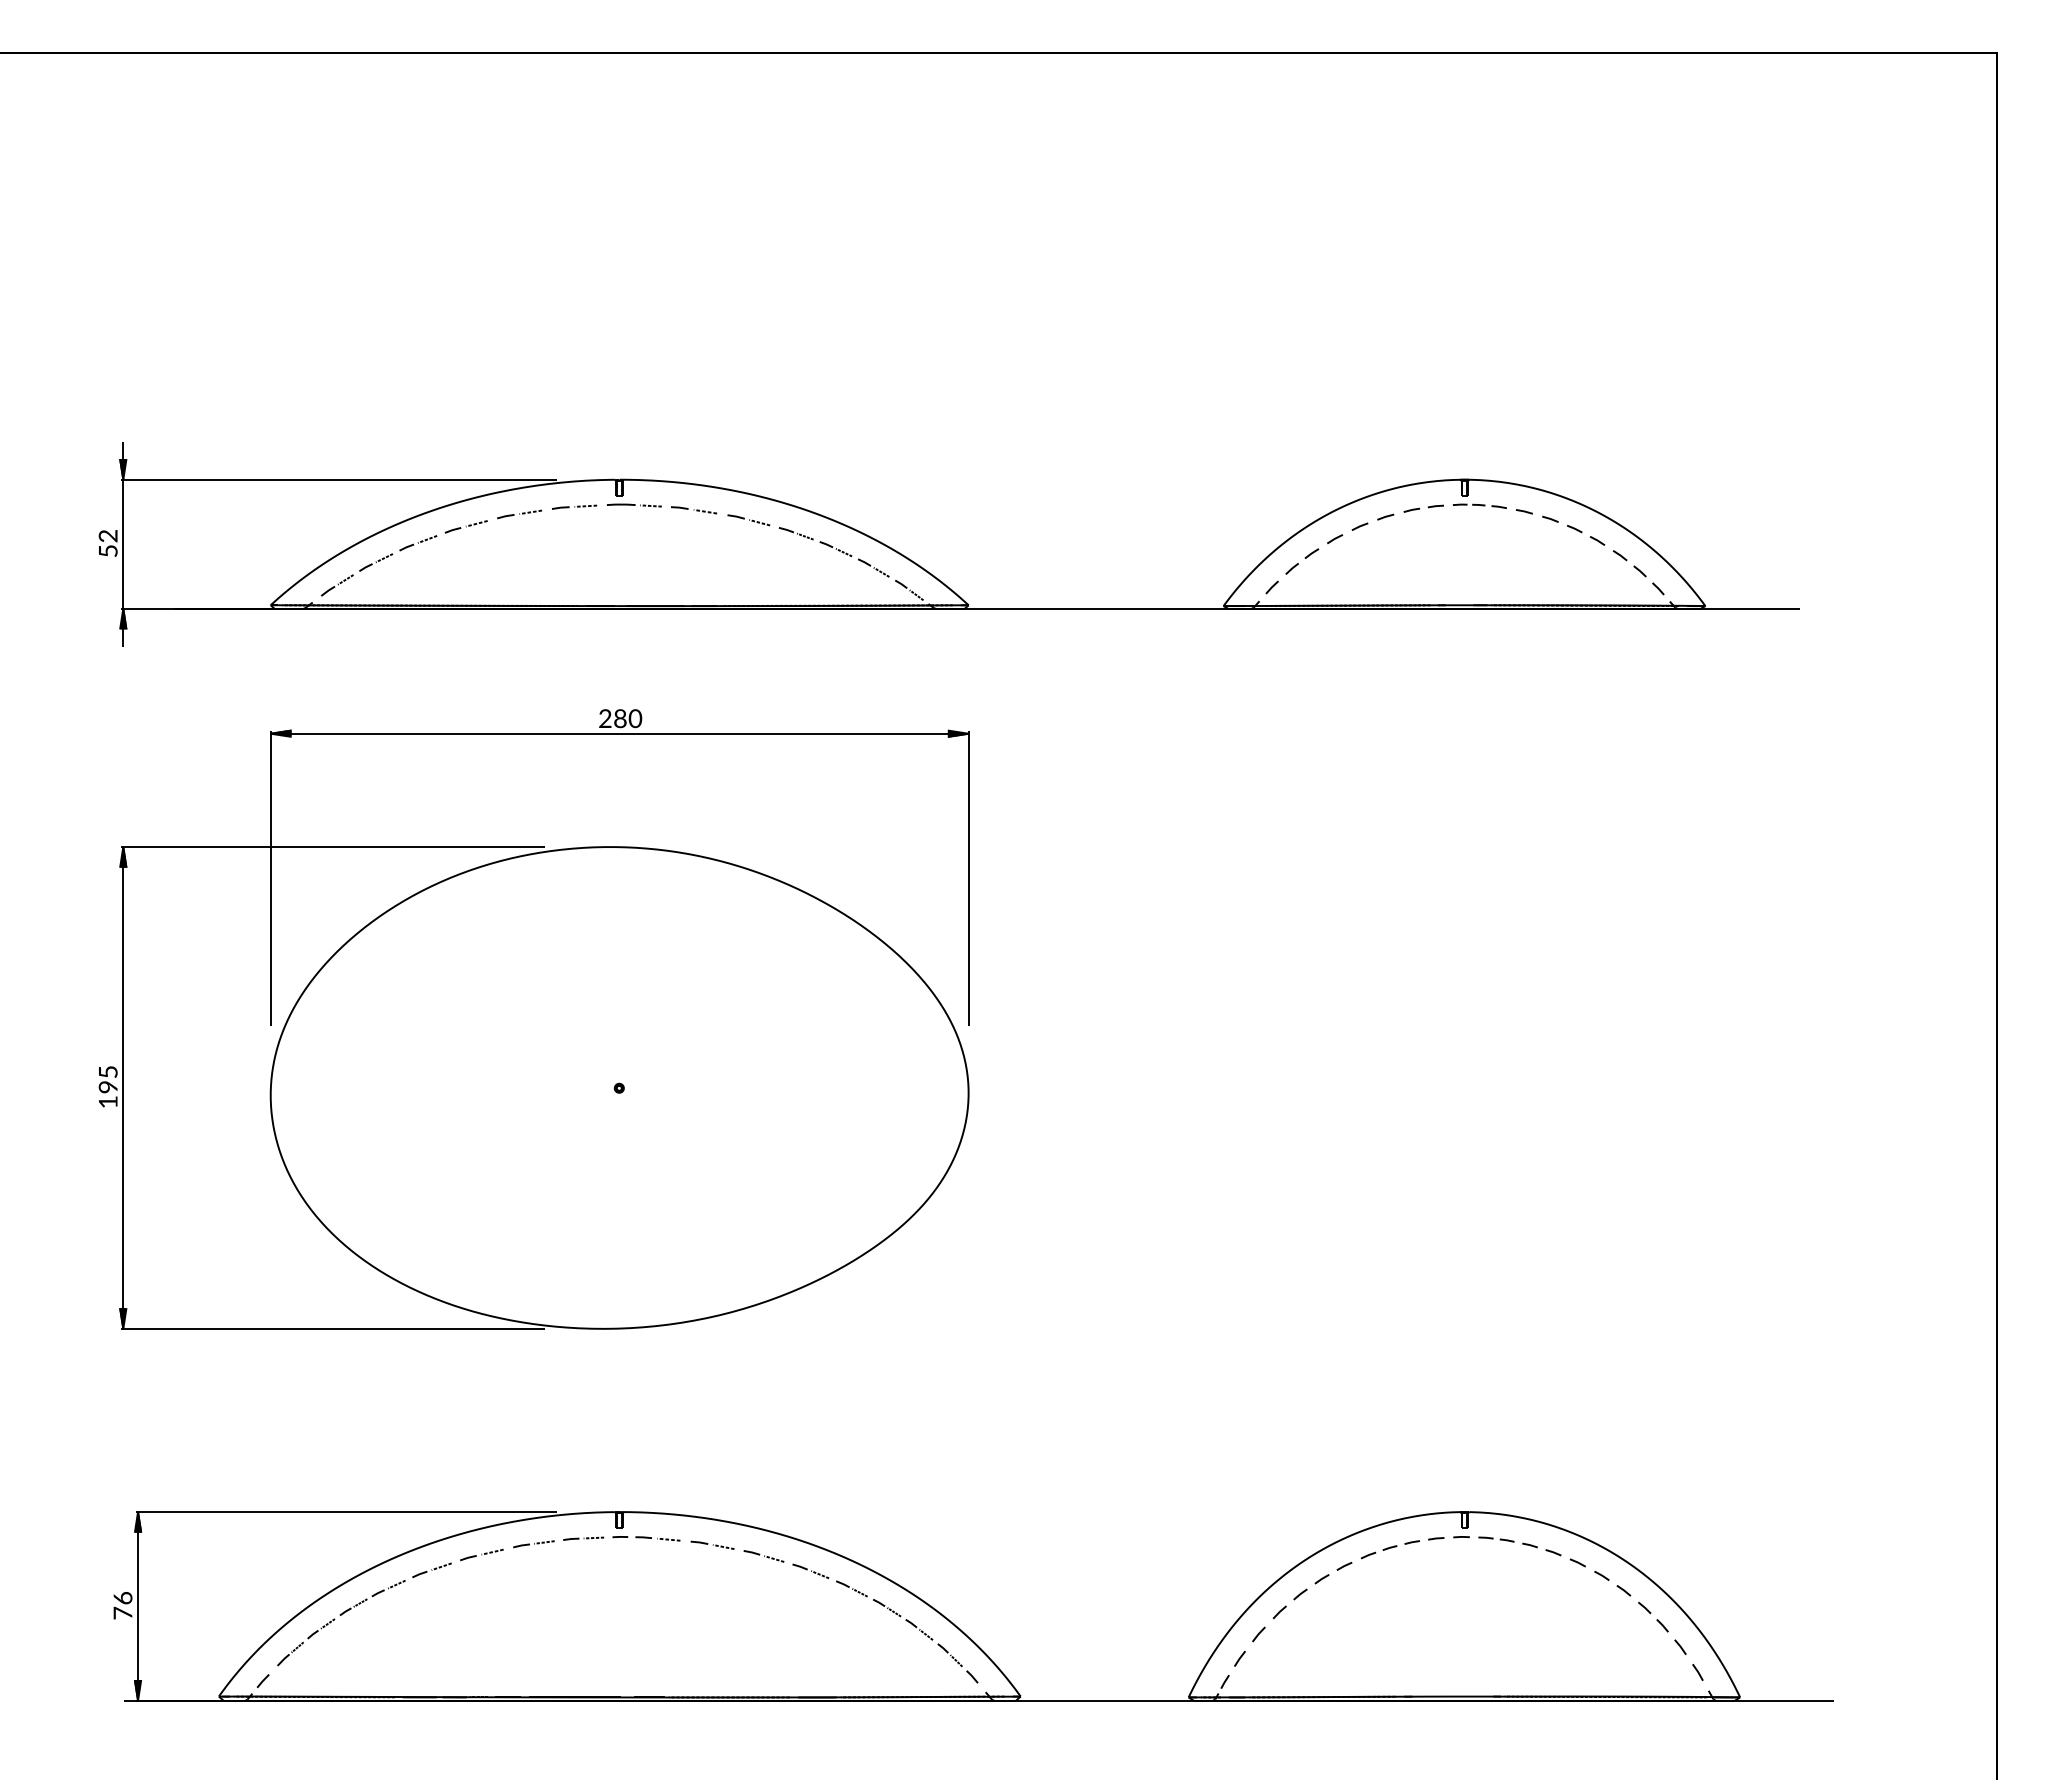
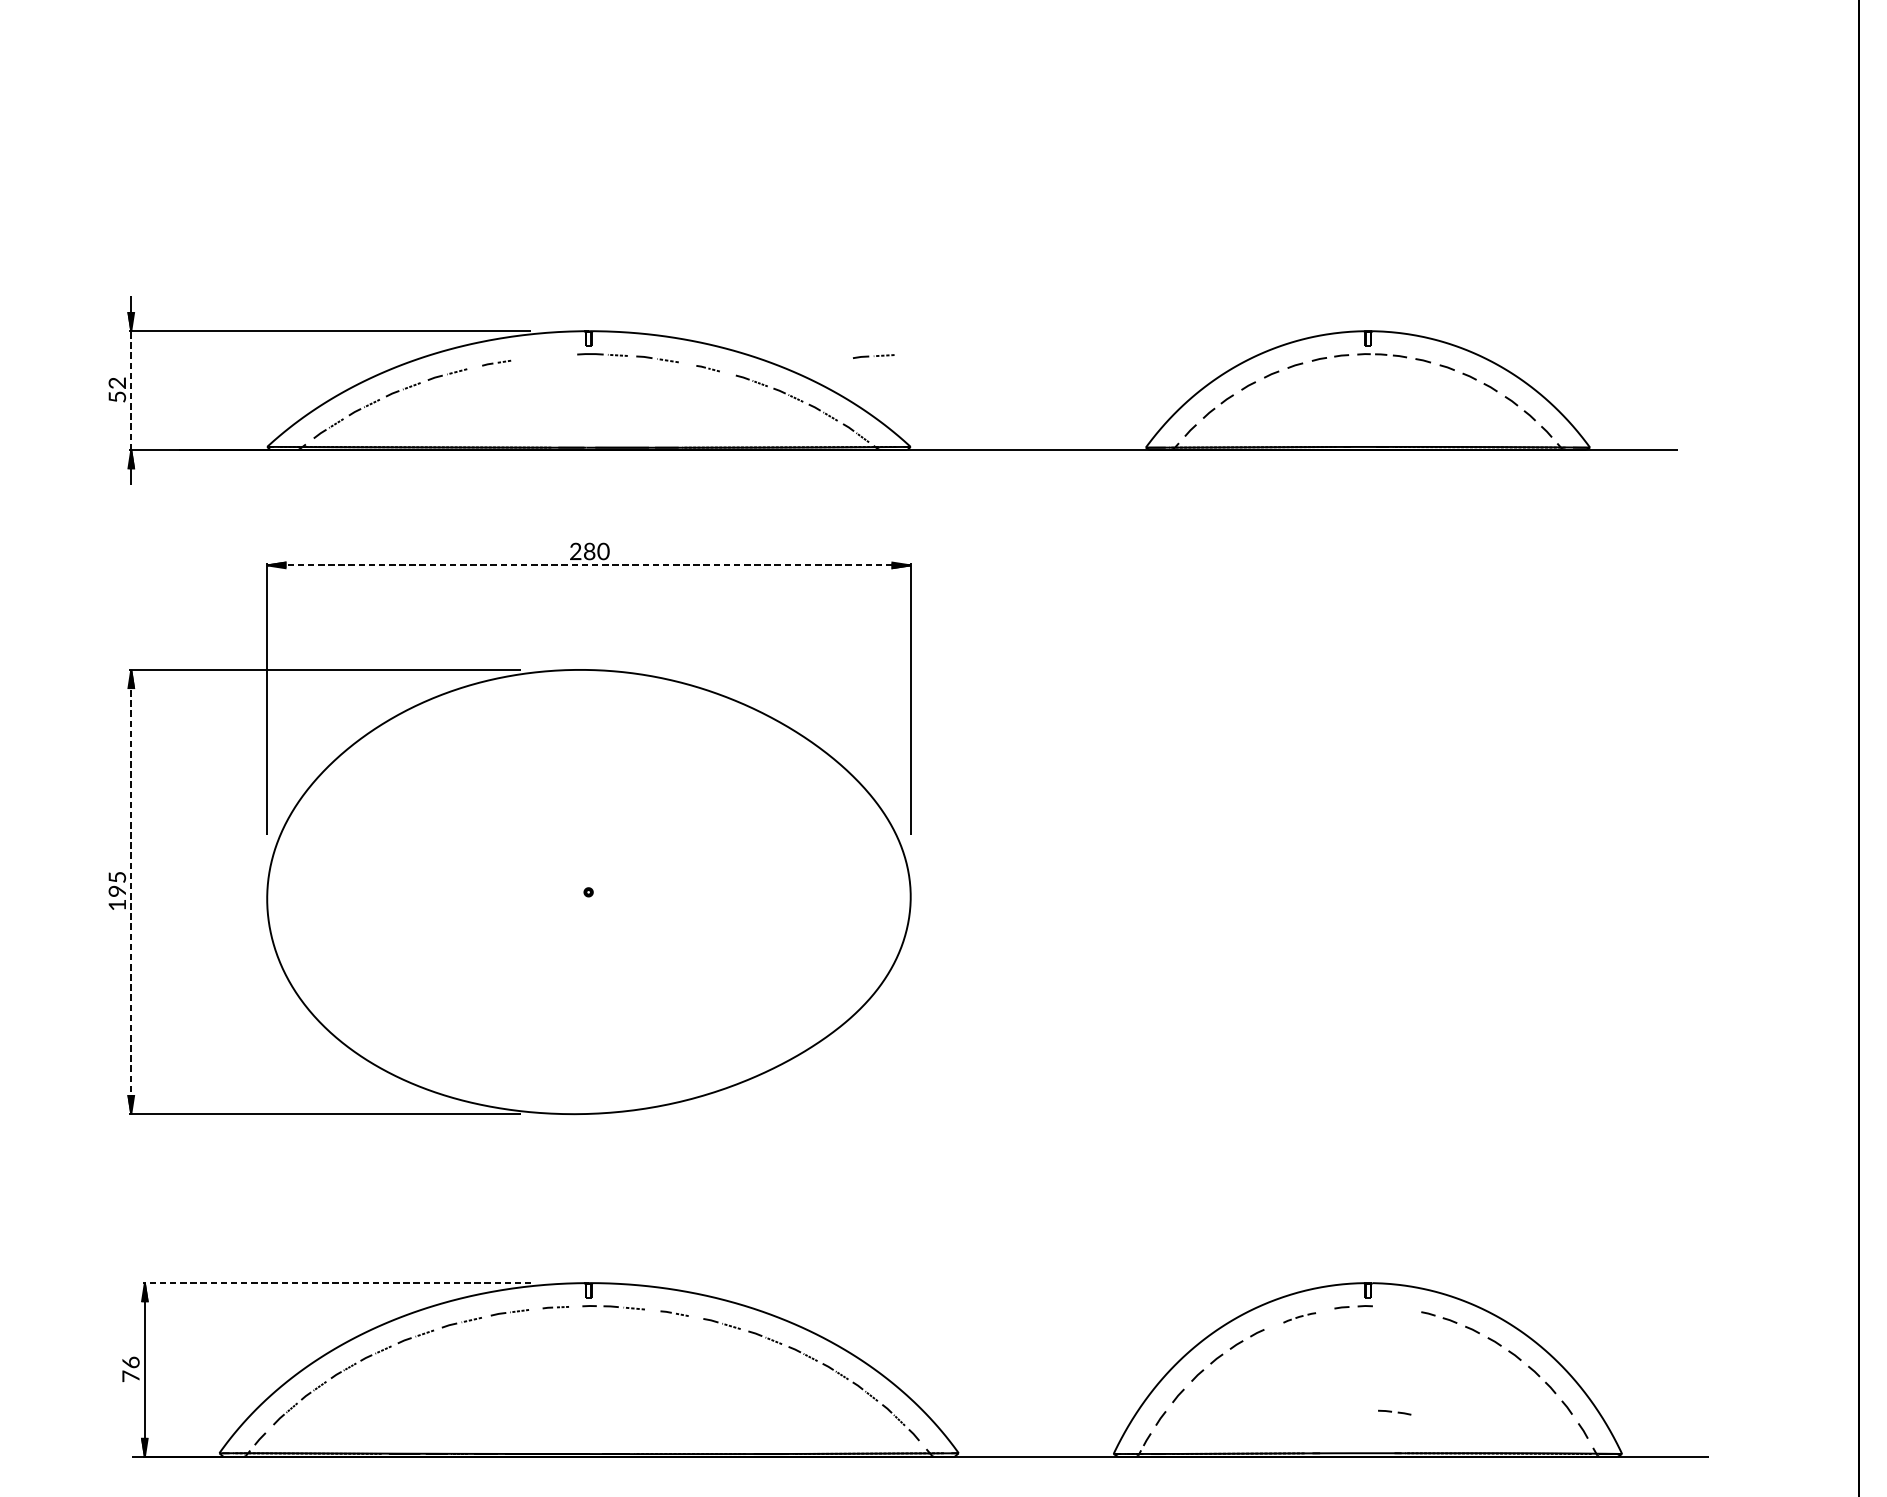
part: (574, 506) -> (873, 355), moved
part: (519, 514) -> (496, 363), size x0.7
part: (748, 520) -> (707, 368), size x0.6
line: (123, 543) -> (131, 389), solid -> dashed
line: (619, 733) -> (588, 565), solid -> dashed
line: (123, 1087) -> (131, 891), solid -> dashed
line: (346, 1512) -> (337, 1283), solid -> dashed
part: (583, 1538) -> (555, 1307), size x0.7
part: (1496, 1539) -> (1394, 1412), moved
part: (712, 1544) -> (674, 1313), size x0.7
part: (1390, 1549) -> (1299, 1317), size x0.6

